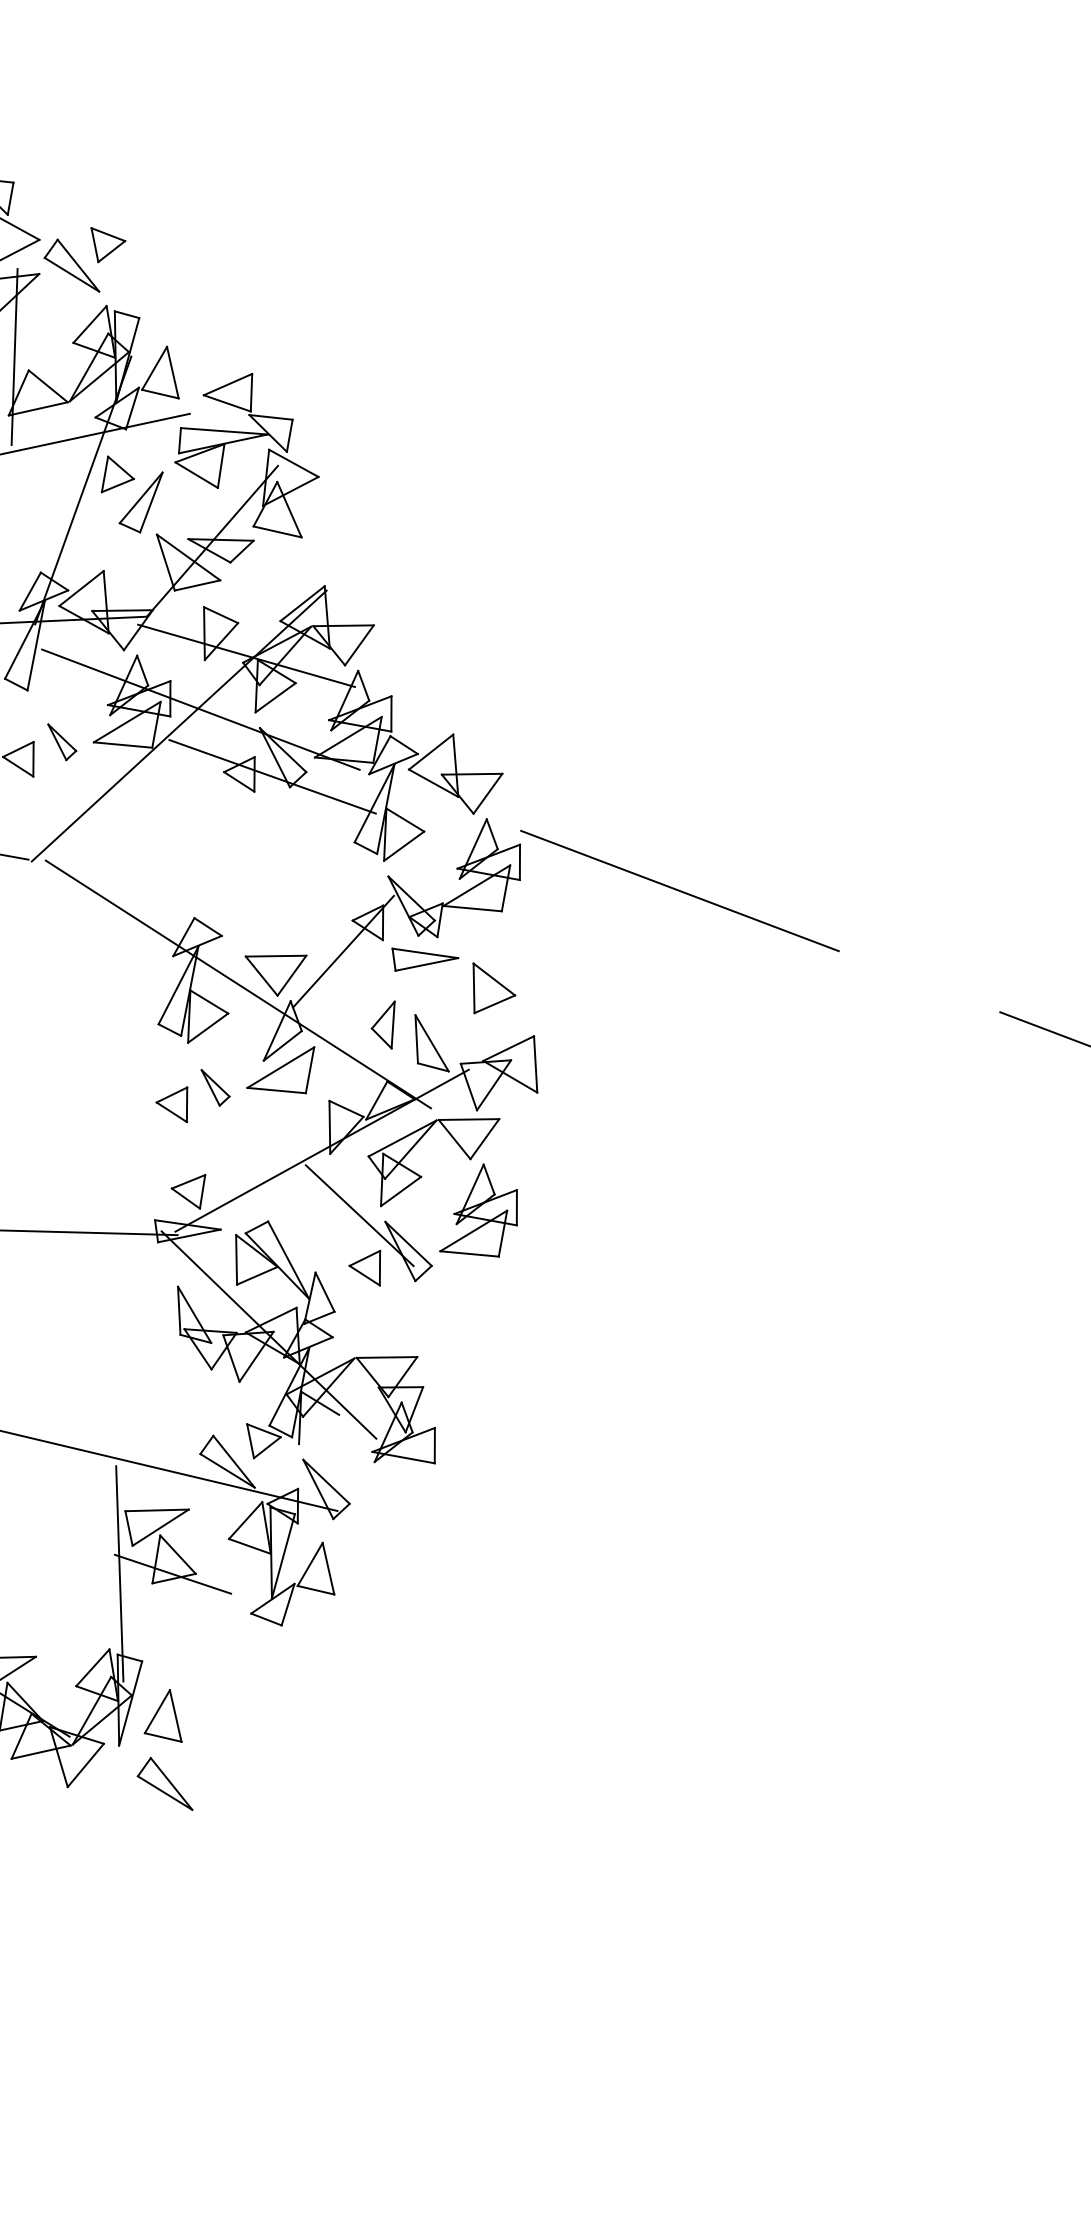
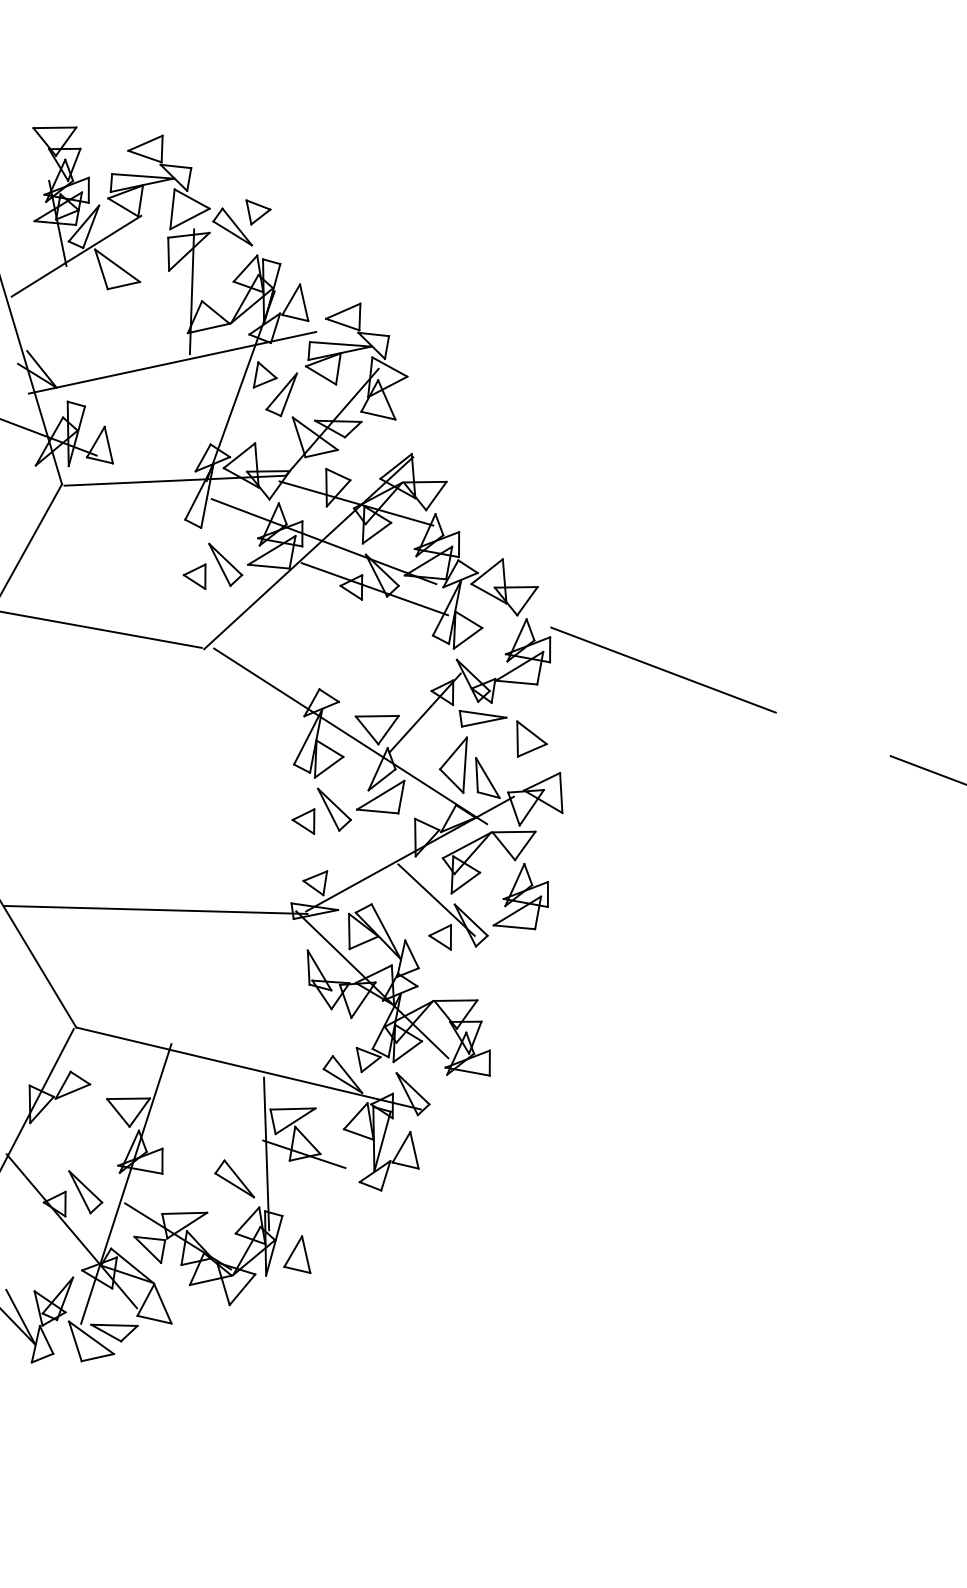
part: (61, 741) -> (225, 564), size x1.67
part: (382, 1024) -> (452, 764), size x1.67
part: (215, 1087) -> (334, 809), size x1.67
line: (318, 1429) -> (407, 1051), added
part: (164, 1783) -> (234, 1178), moved

